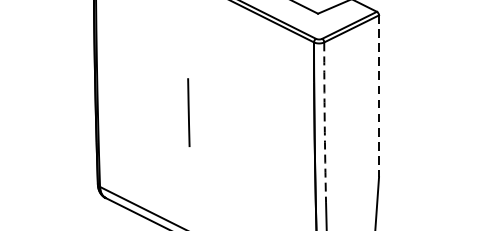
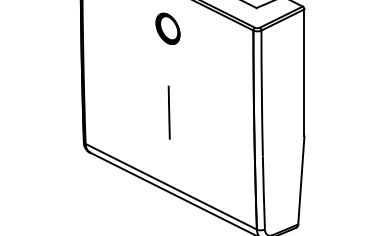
part: (204, 39) -> (167, 28), added
line: (379, 95) -> (304, 72), dashed -> solid
line: (187, 112) -> (168, 112), moved
arc: (324, 122) -> (261, 93), dashed -> solid

